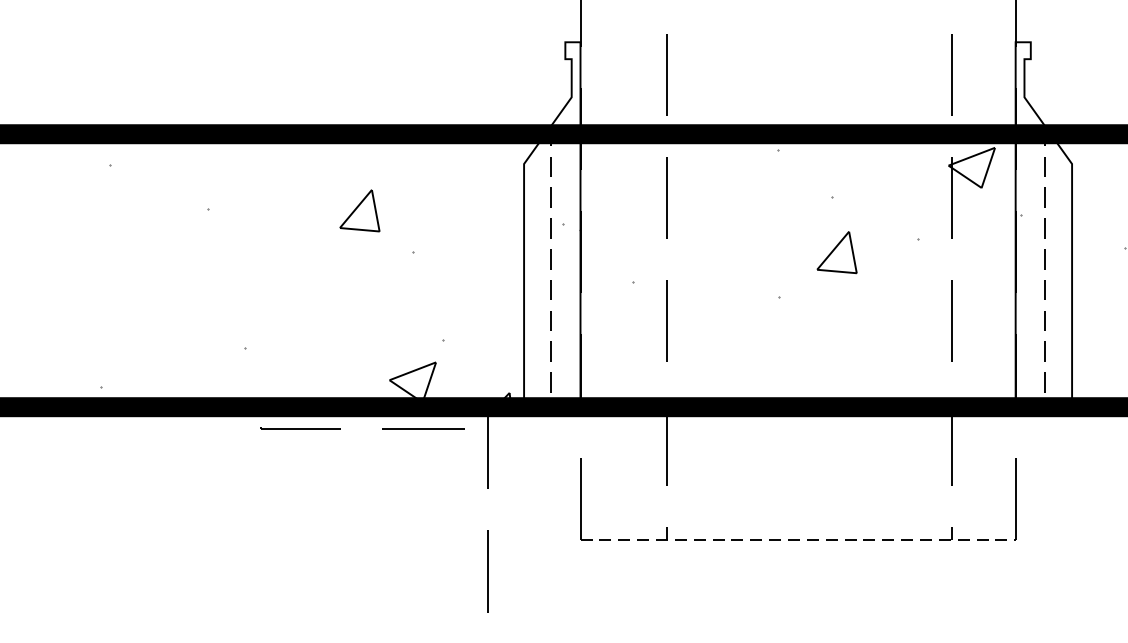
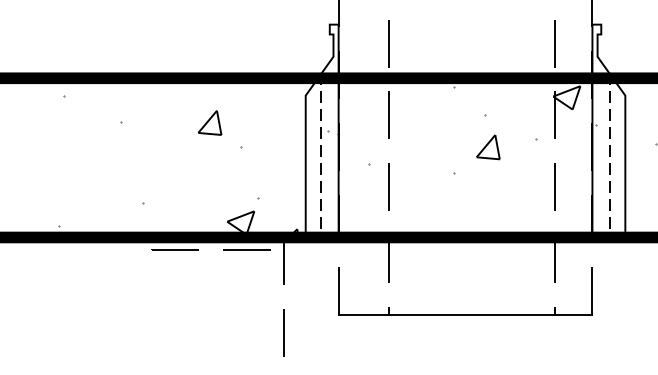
line: (798, 539) -> (465, 314), dashed -> solid

